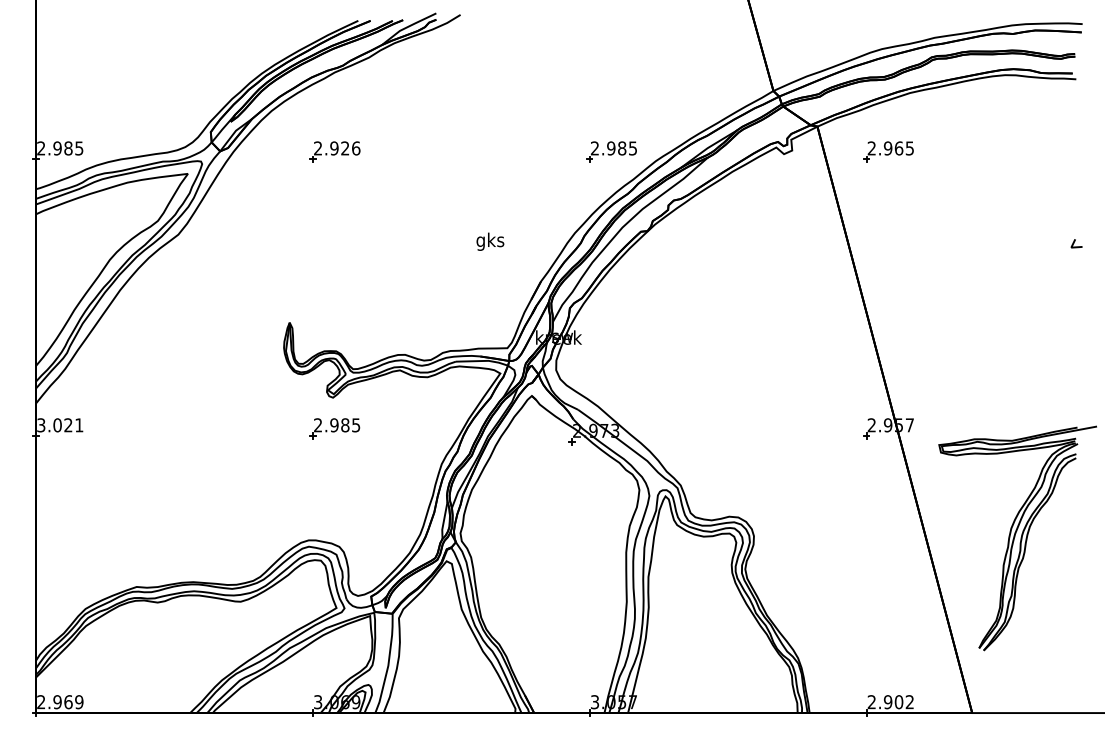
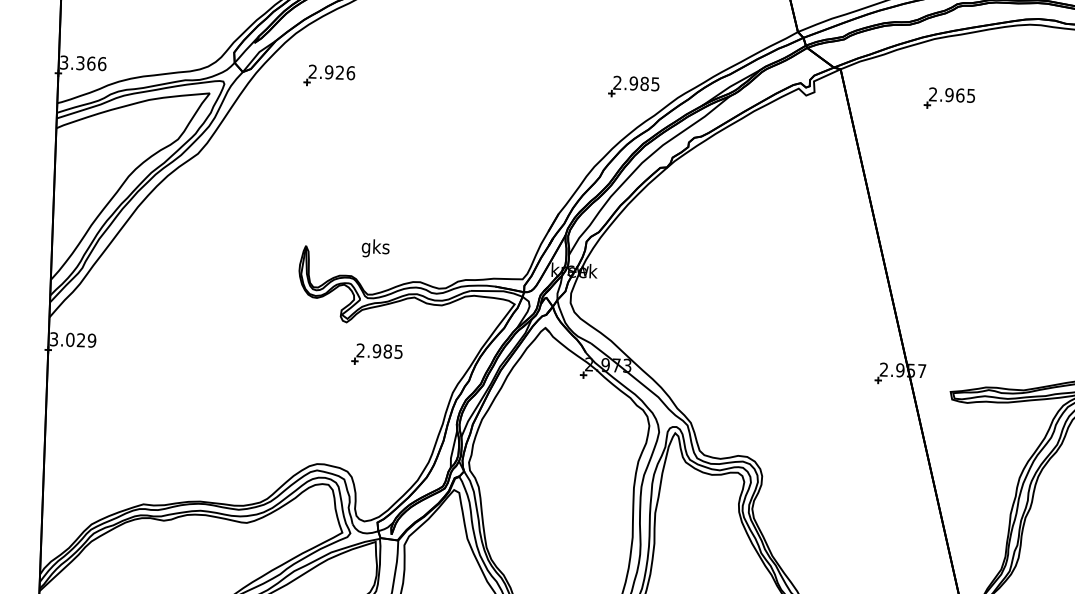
text: (60, 148) -> (83, 63), 2.985 -> 3.366
part: (334, 151) -> (329, 75), moved
part: (888, 151) -> (949, 98), moved
text: (490, 241) -> (375, 248), moved
text: (79, 425) -> (92, 340), 3.021 -> 3.029
part: (334, 428) -> (376, 354), moved

